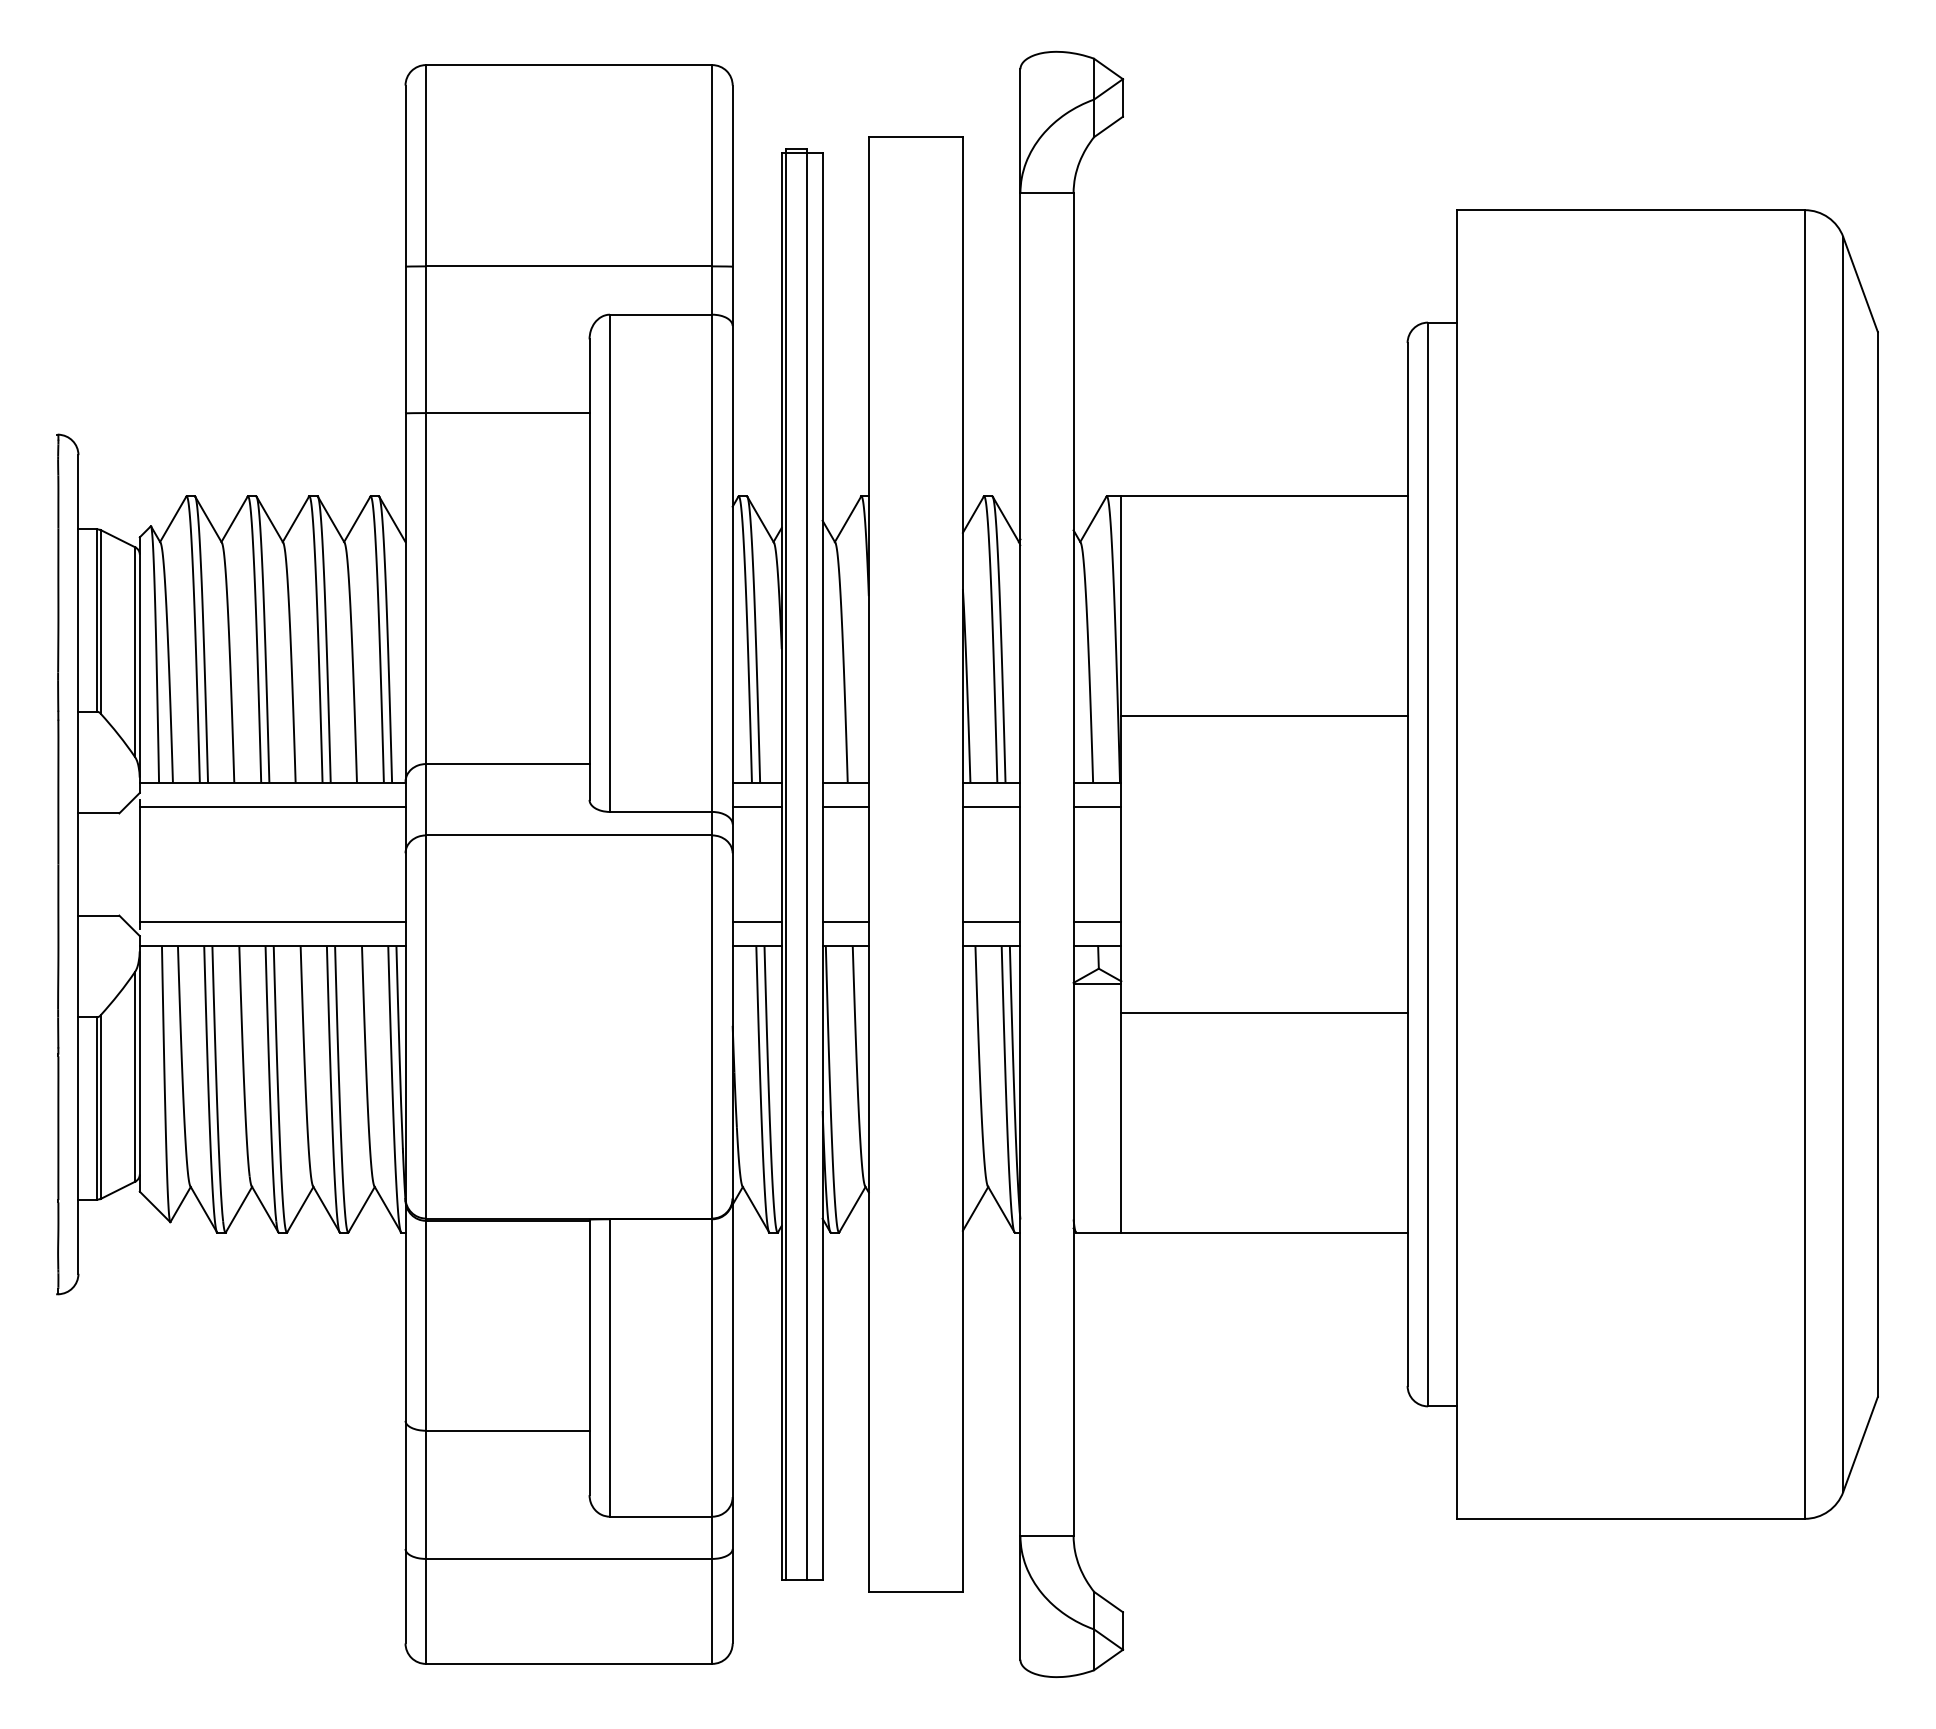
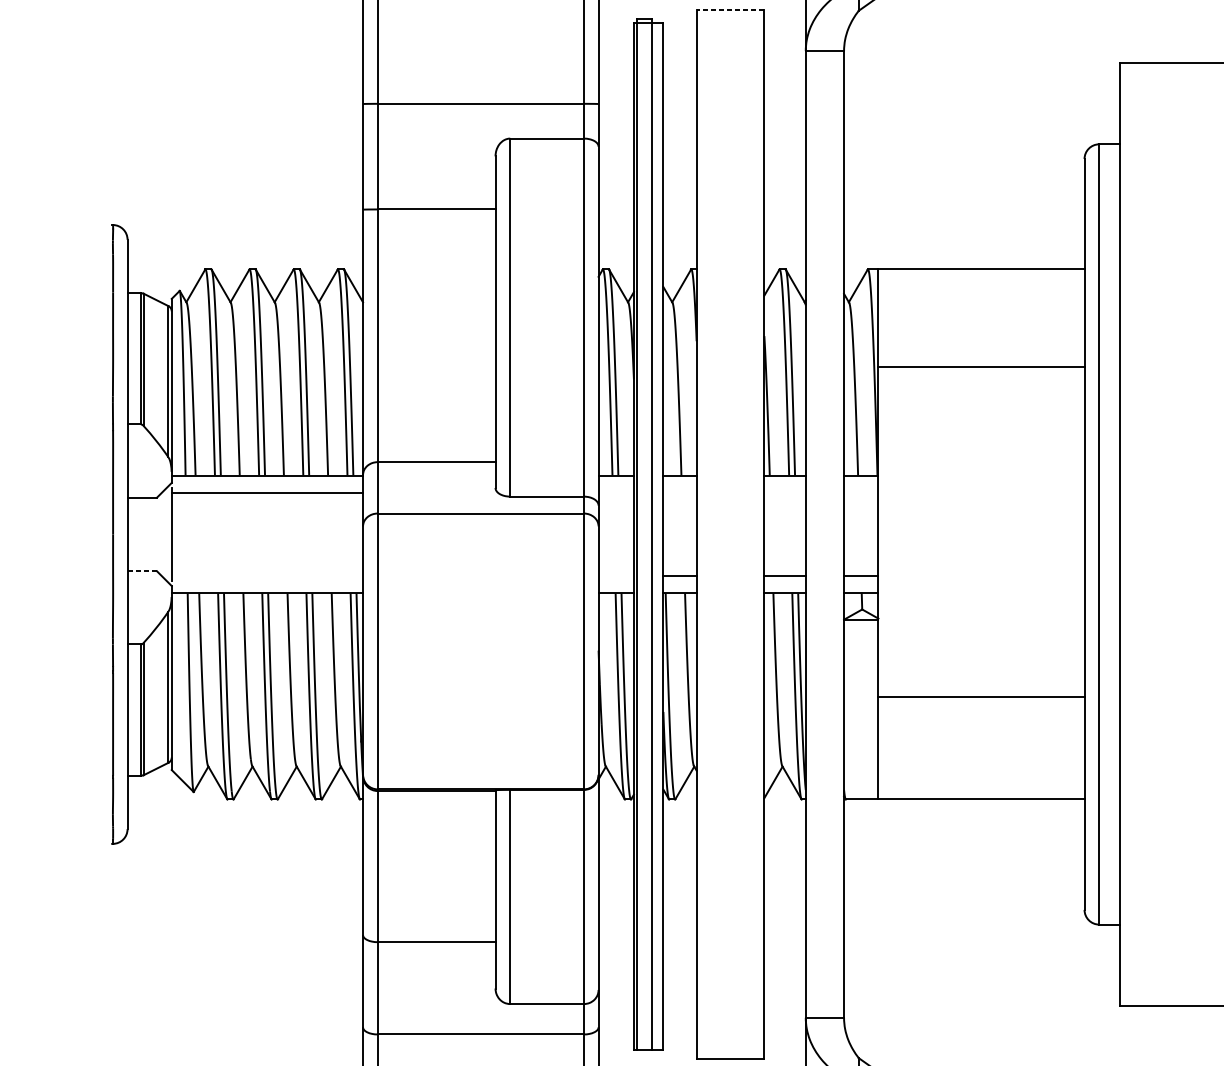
line: (915, 136) -> (730, 10), solid -> dashed
line: (1264, 716) -> (981, 367), moved
line: (756, 807) -> (615, 493), removed
line: (845, 807) -> (679, 493), removed
line: (991, 807) -> (784, 493), removed
line: (1097, 807) -> (861, 493), removed
line: (98, 915) -> (141, 571), solid -> dashed
line: (272, 921) -> (267, 575), removed
line: (756, 921) -> (615, 575), removed
line: (1264, 1012) -> (981, 696), moved

